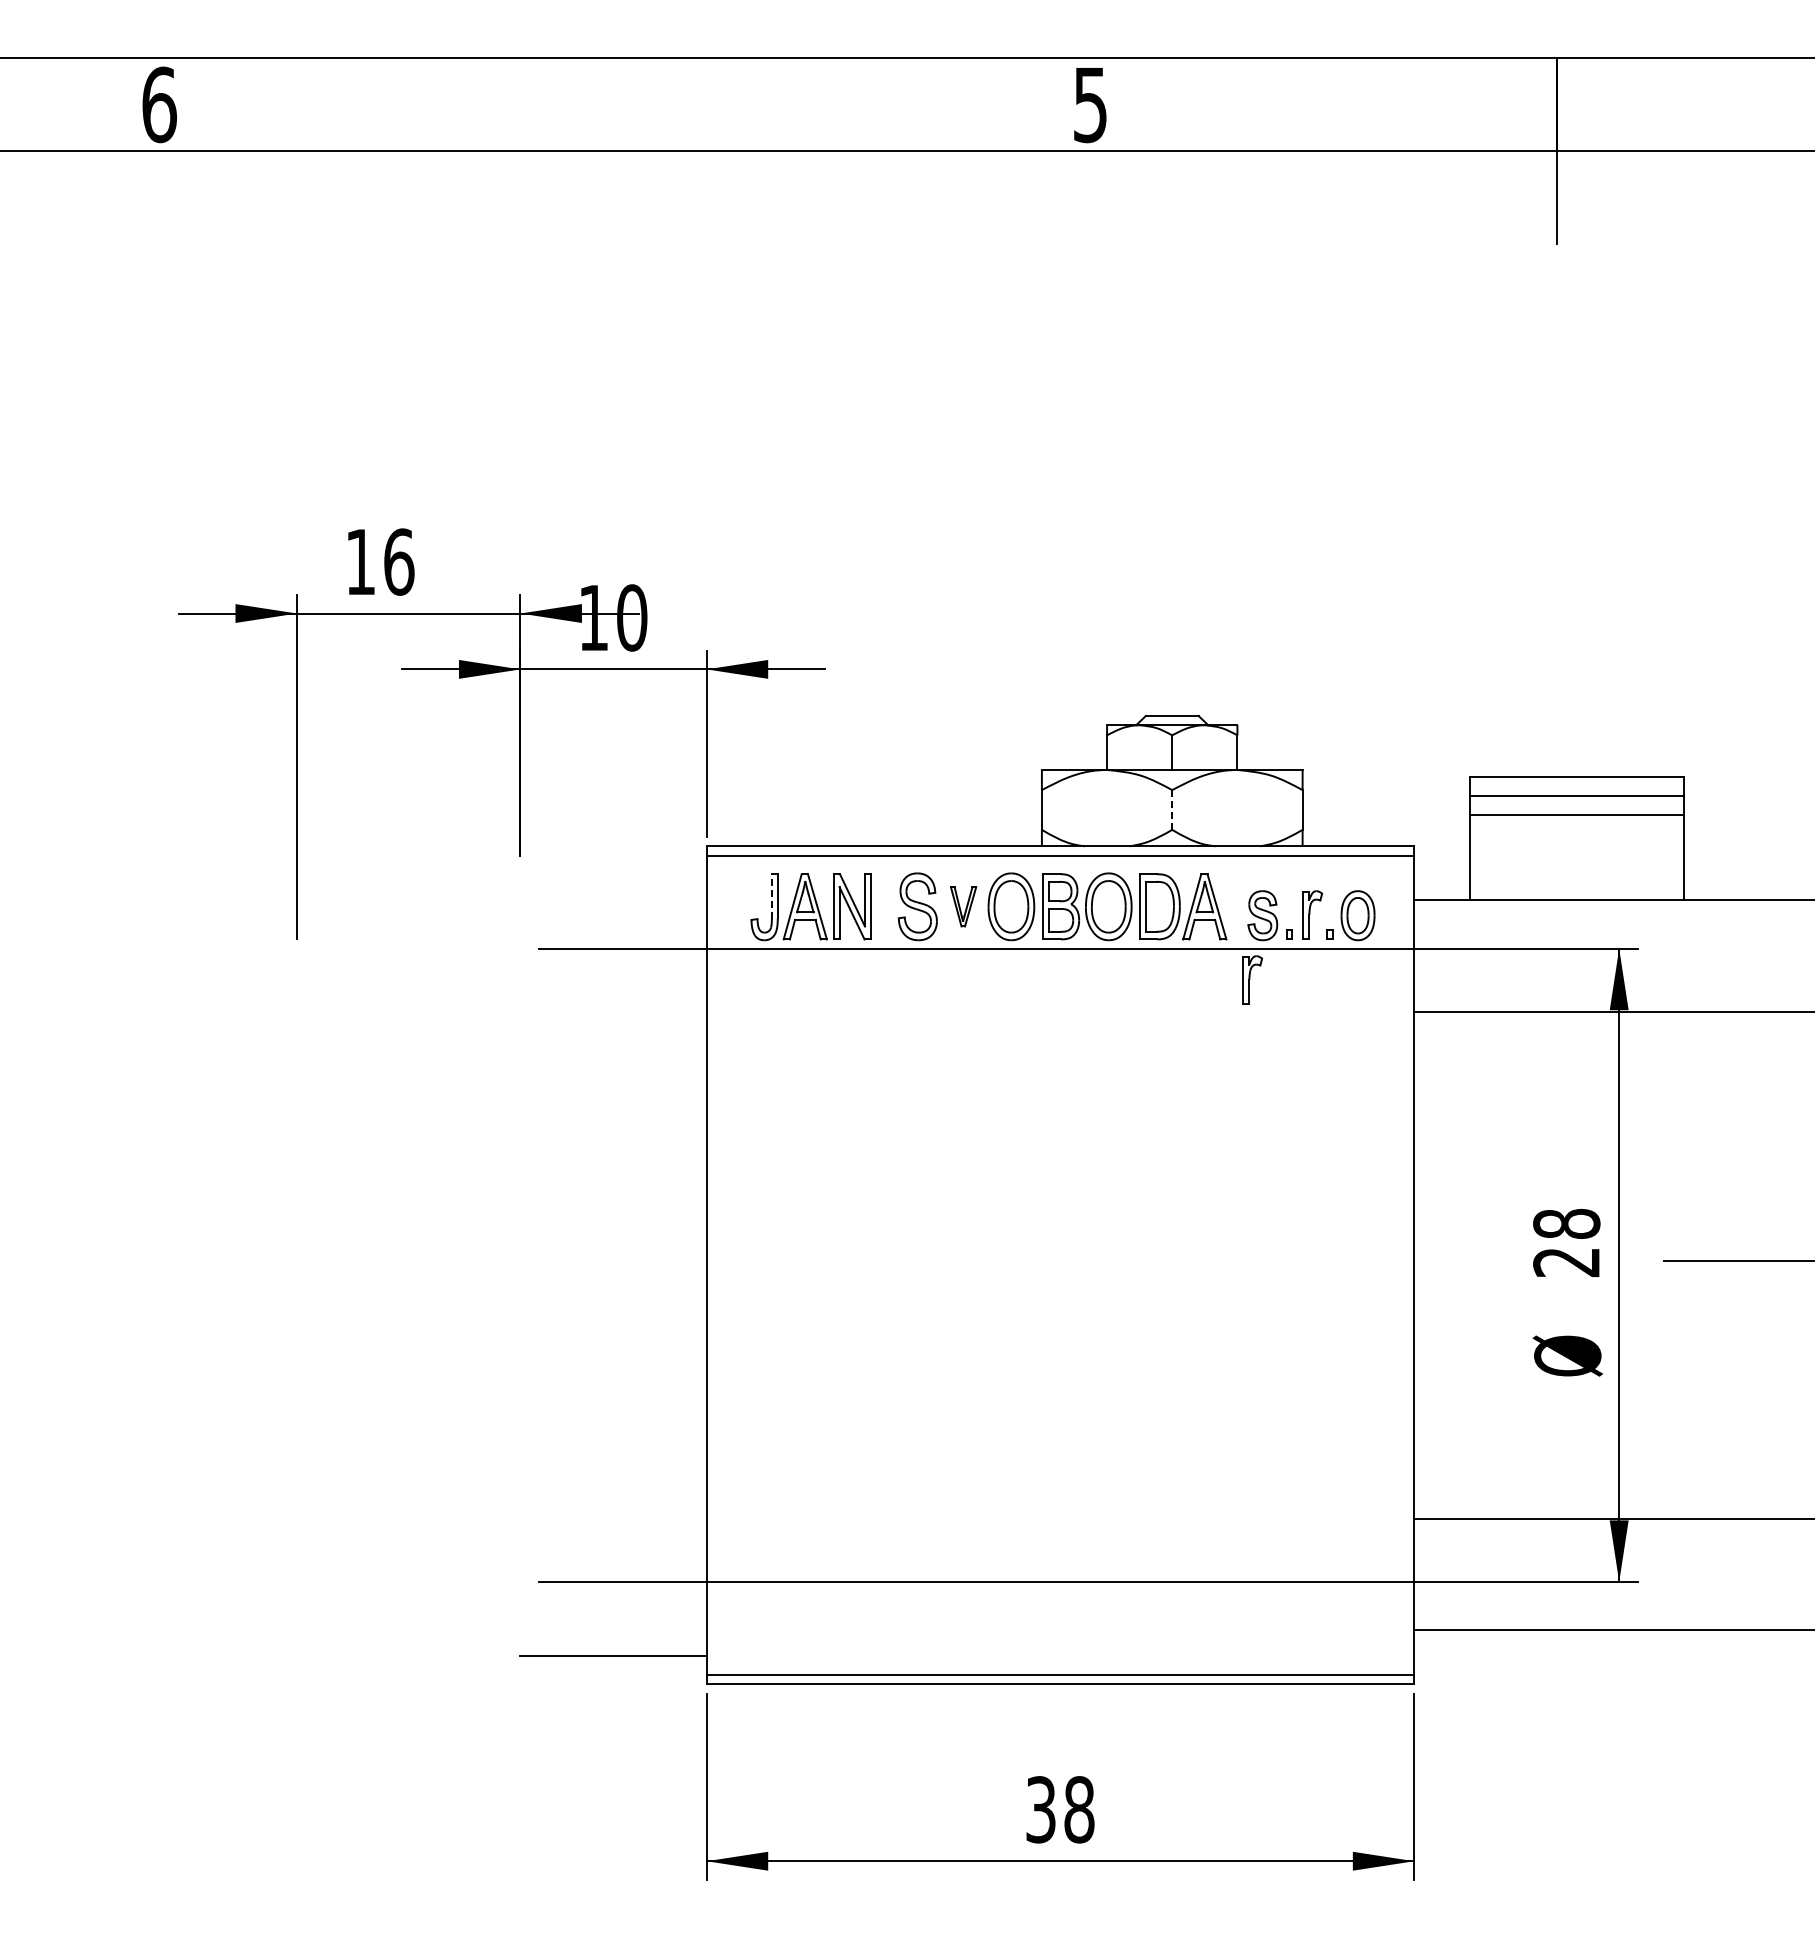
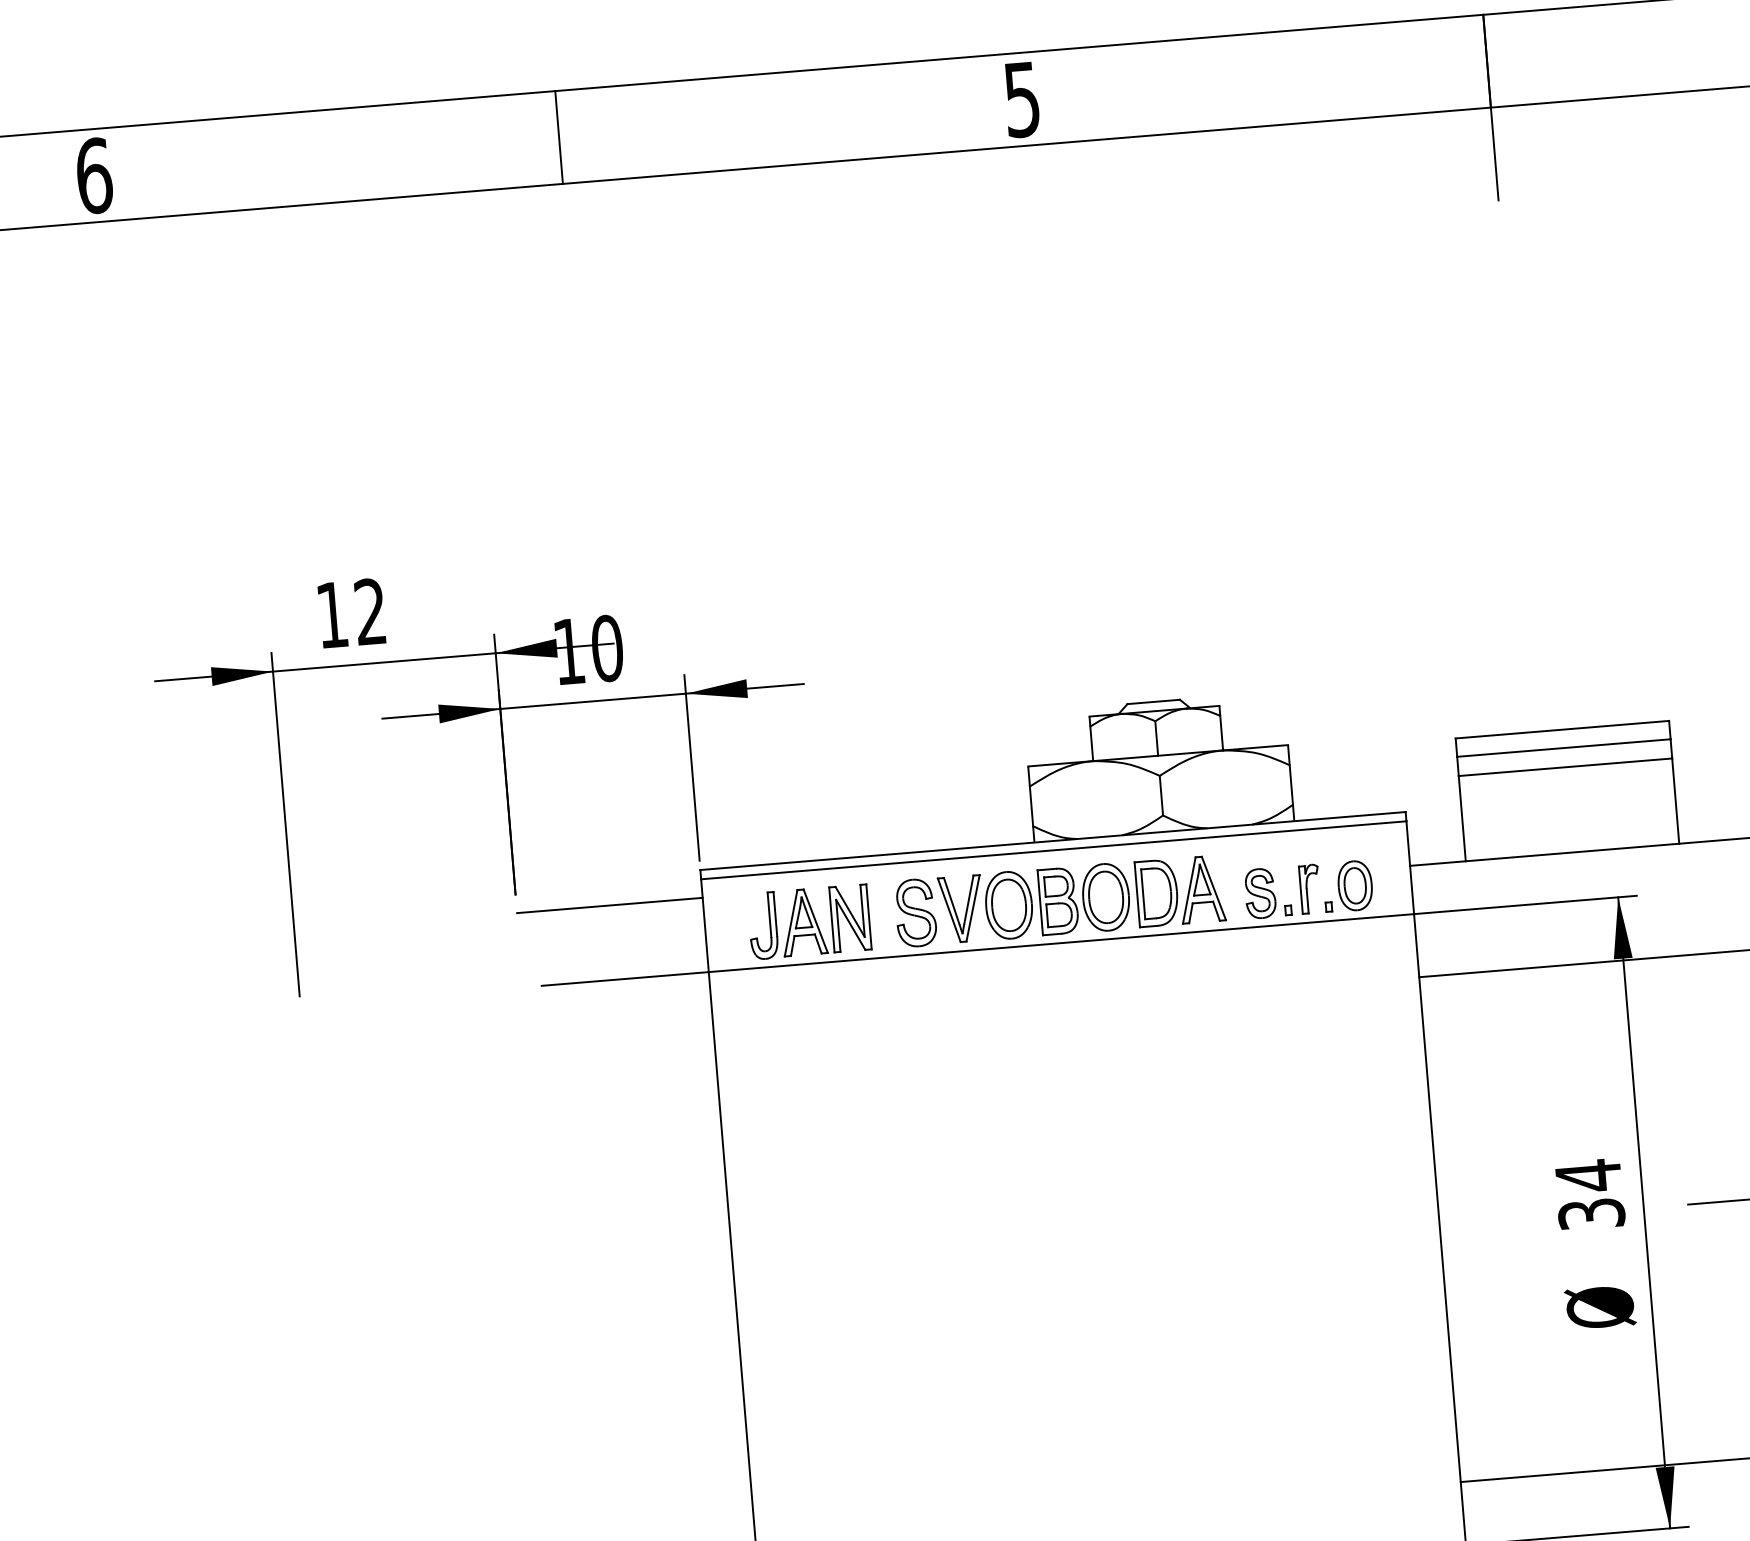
line: (625, 104) -> (558, 137), added
text: (399, 561) -> (370, 611), 16 -> 12
line: (1172, 810) -> (1161, 796), dashed -> solid
line: (613, 874) -> (609, 905), added
line: (771, 896) -> (769, 914), dashed -> solid
part: (963, 906) -> (961, 908), size x1.67
part: (1252, 979) -> (1255, 958), removed
text: (1566, 1242) -> (1589, 1194), 28 -> 34

